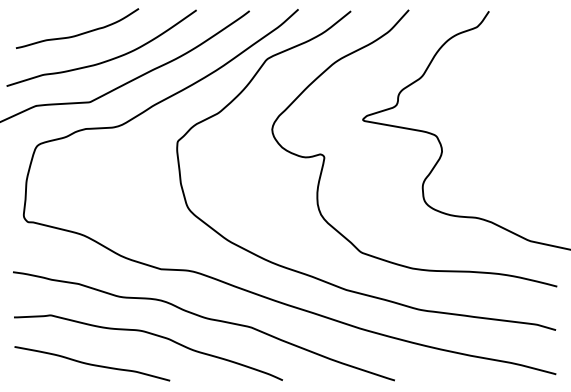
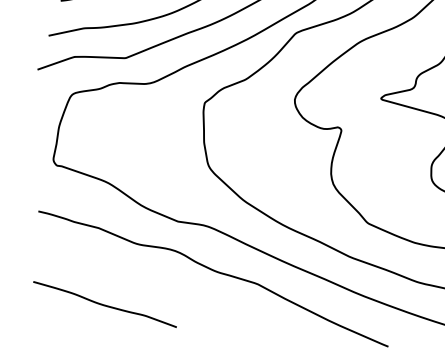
curve: (153, 335) -> (165, 283), removed

